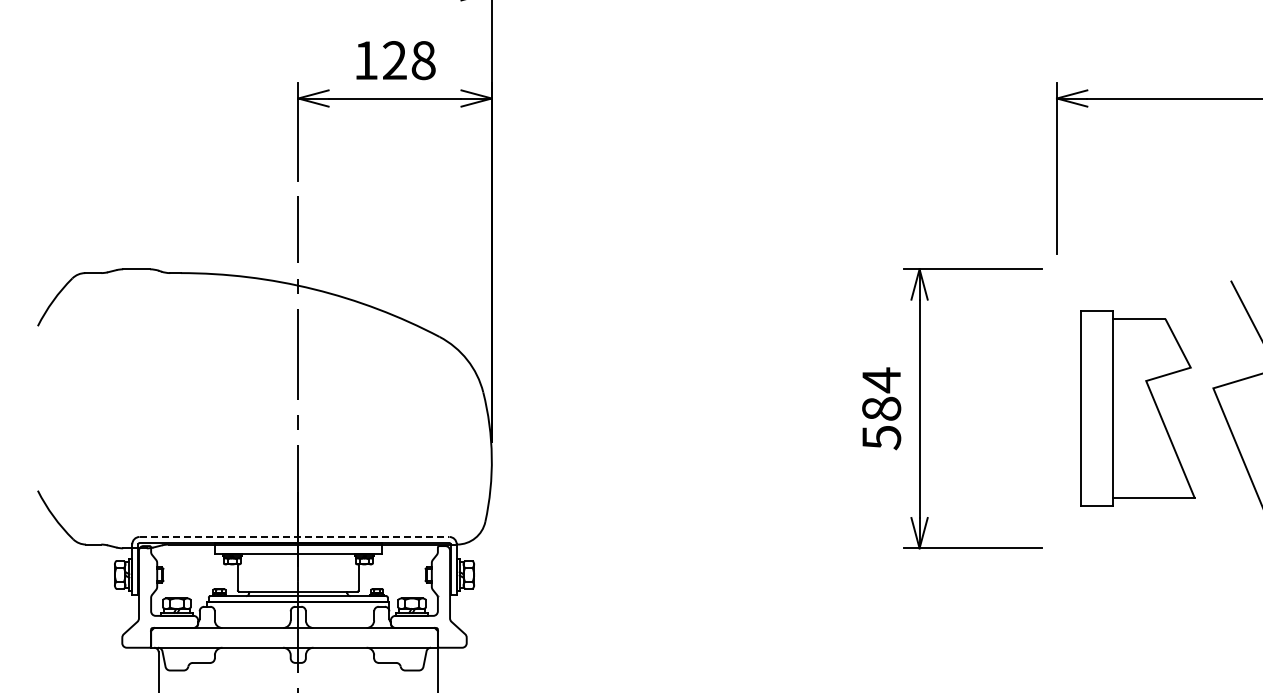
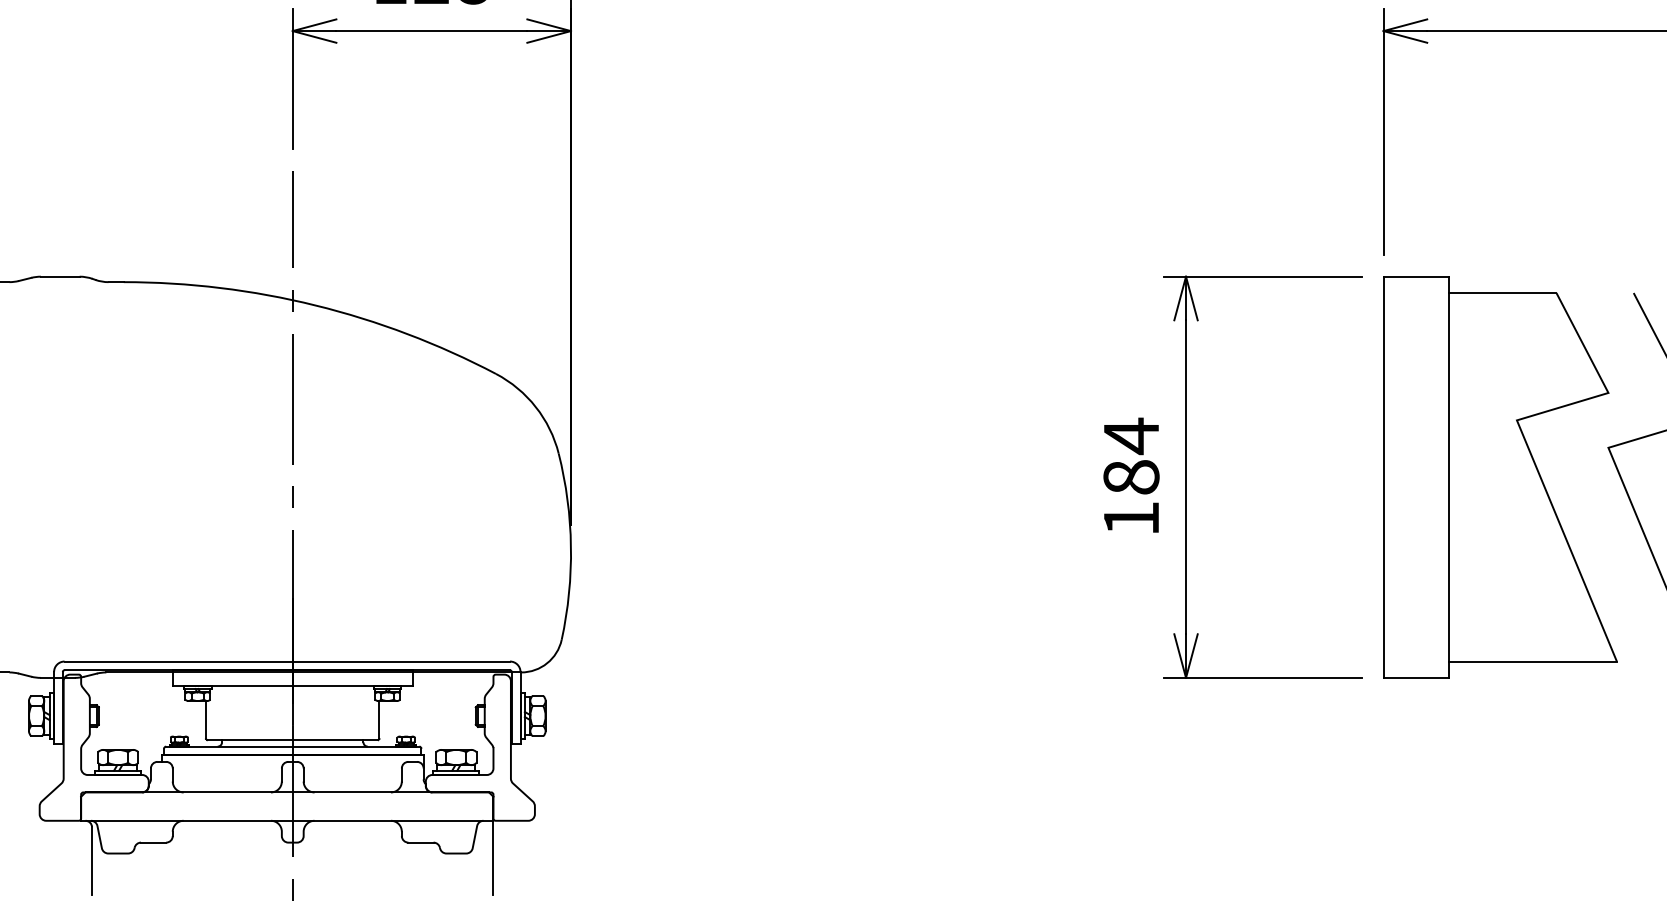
part: (1137, 408) -> (1499, 476), size x1.43
text: (881, 438) -> (1131, 519), 584 -> 184
line: (294, 536) -> (287, 660), dashed -> solid

